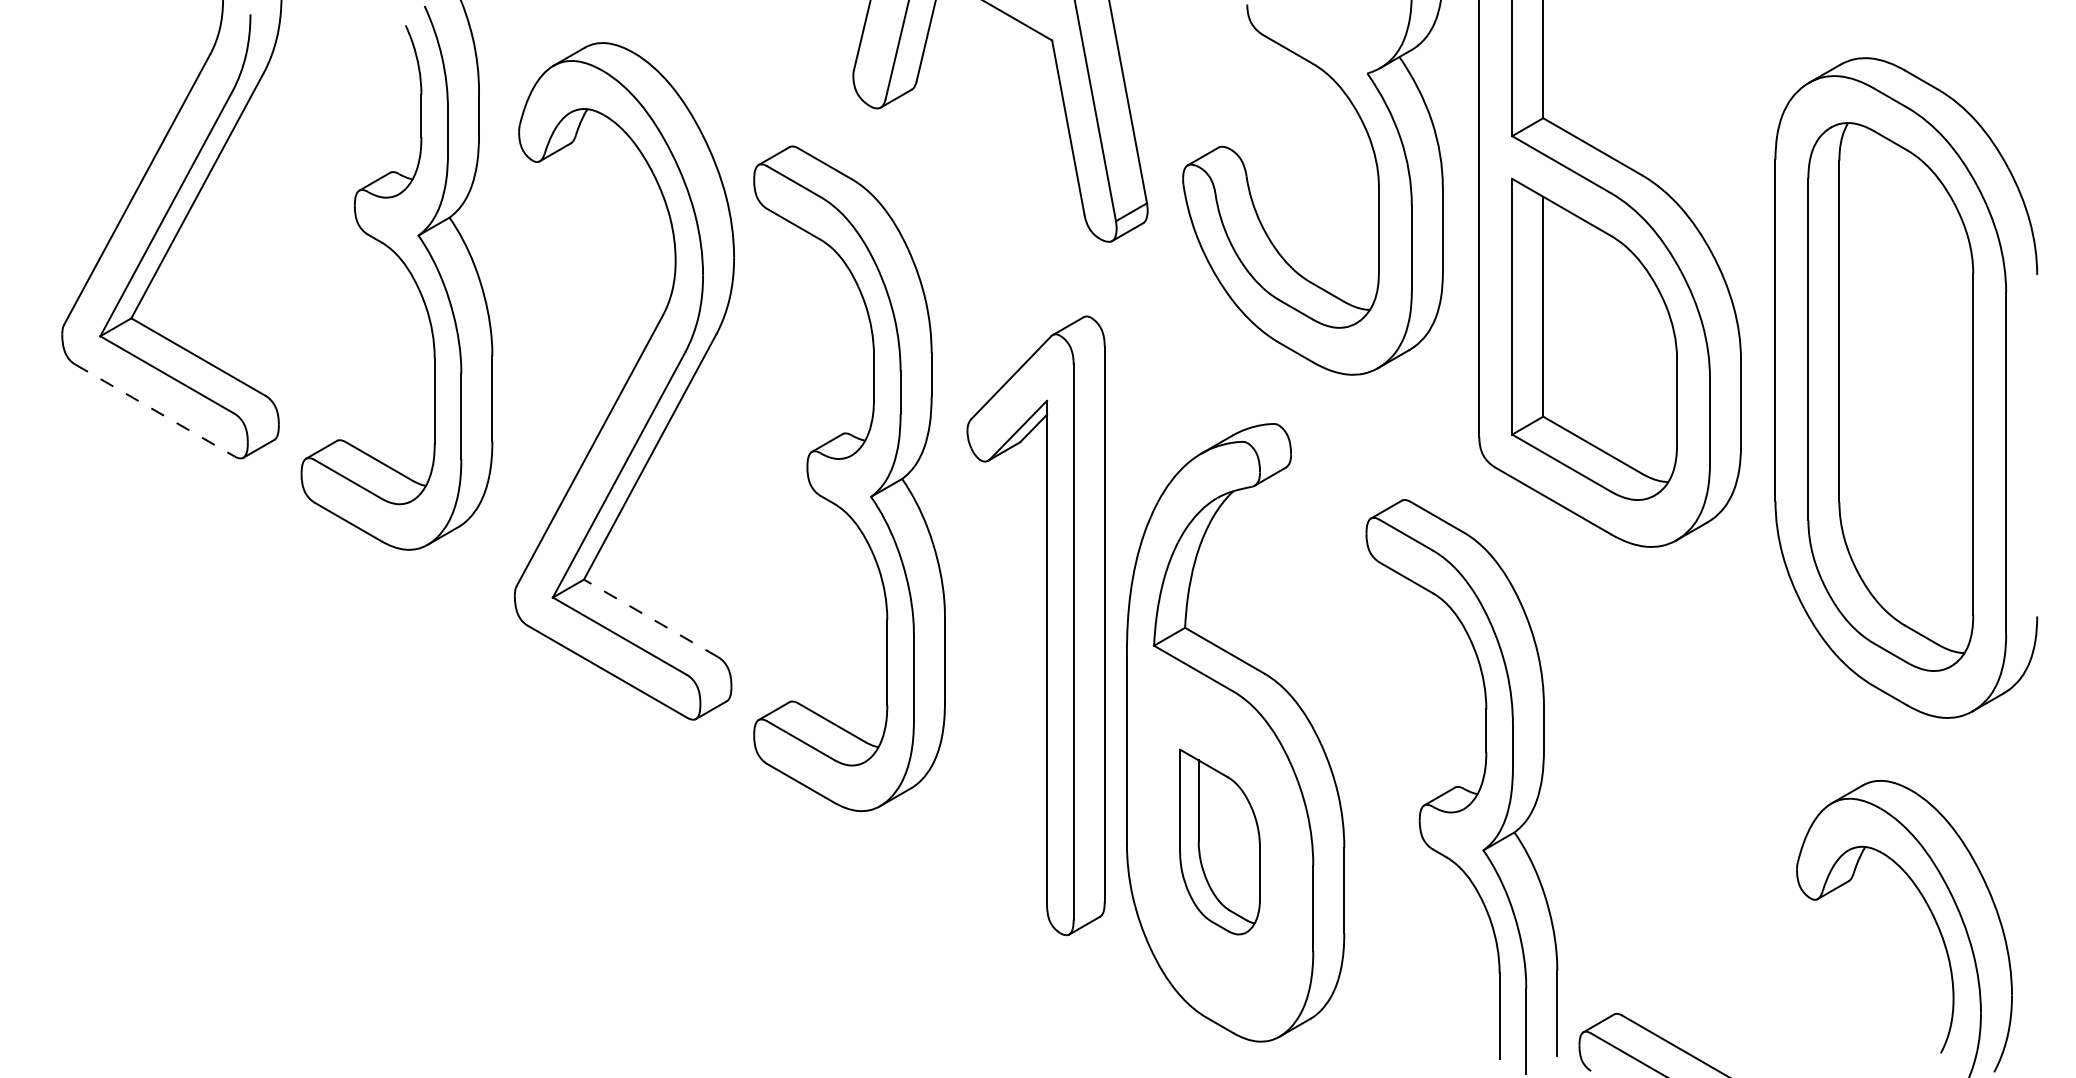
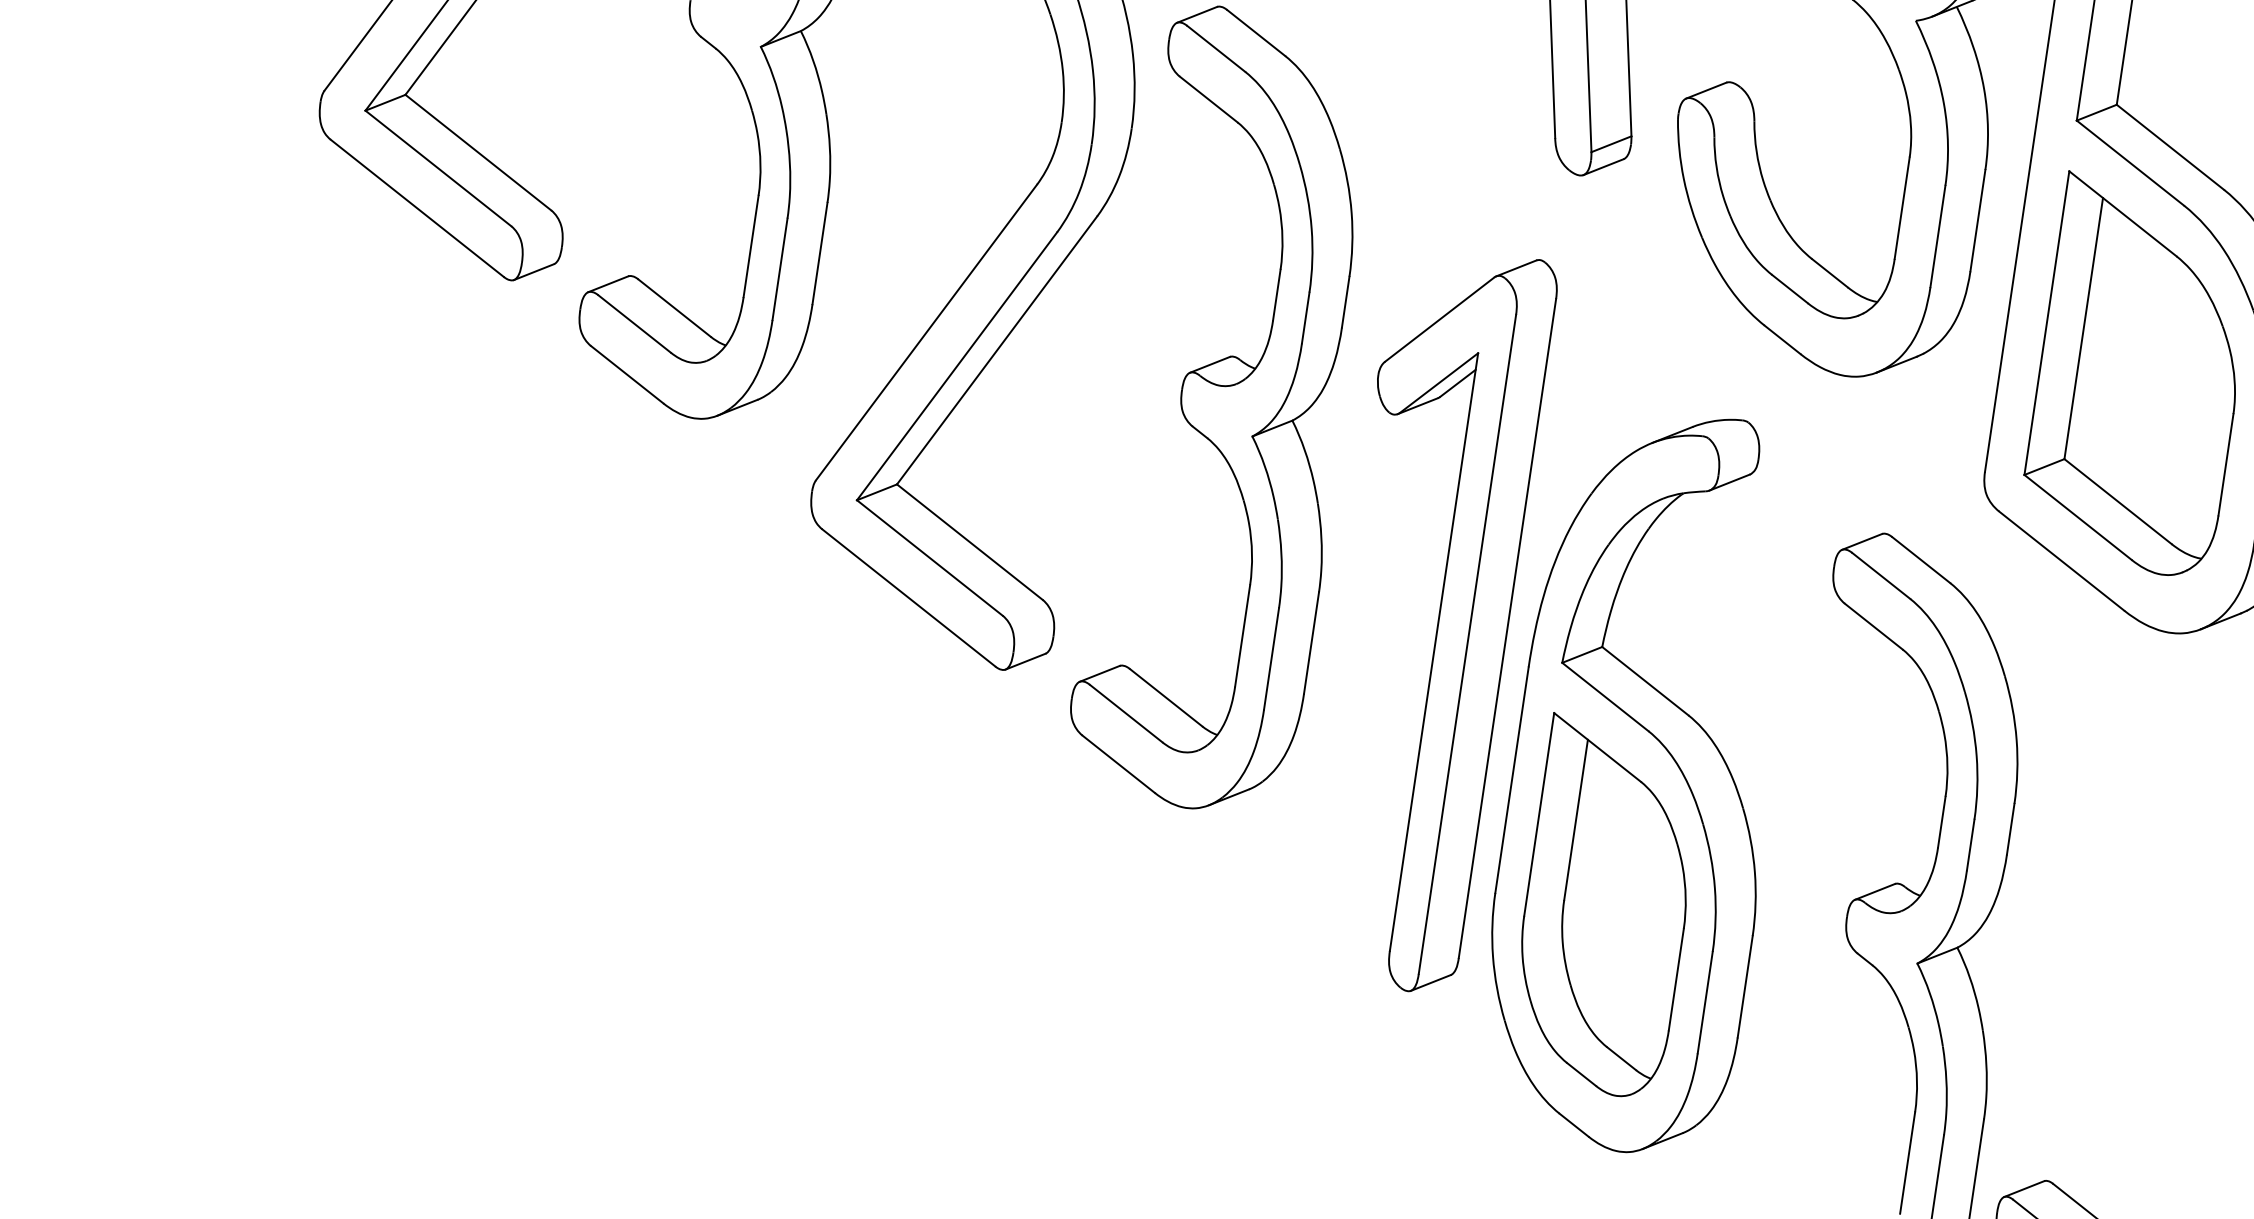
line: (154, 410) -> (416, 208), dashed -> solid
line: (650, 618) -> (969, 542), dashed -> solid
part: (1219, 841) -> (1605, 906), size x1.67

